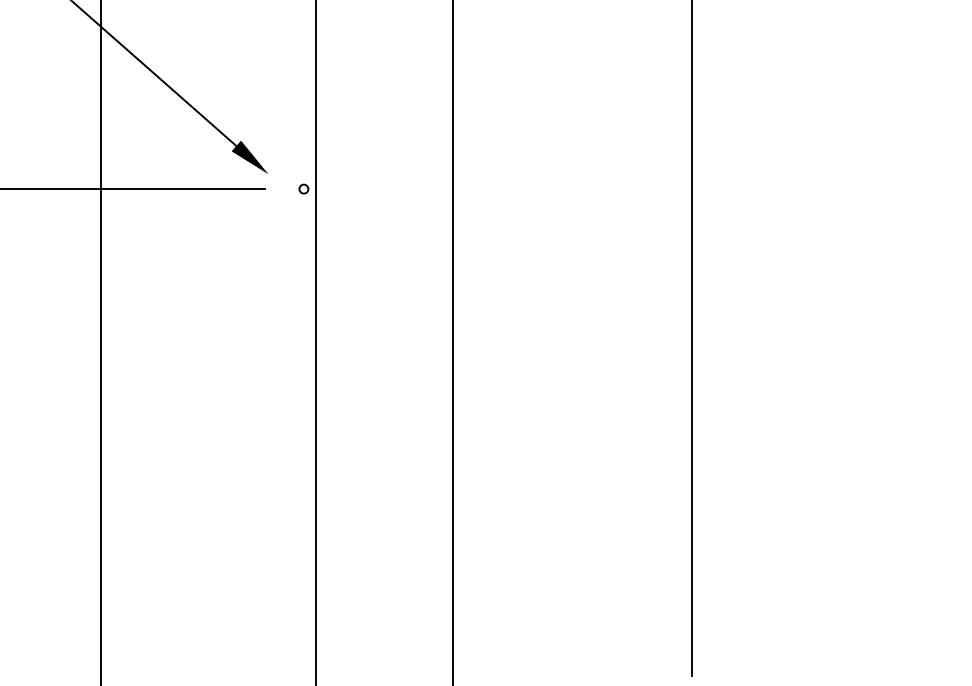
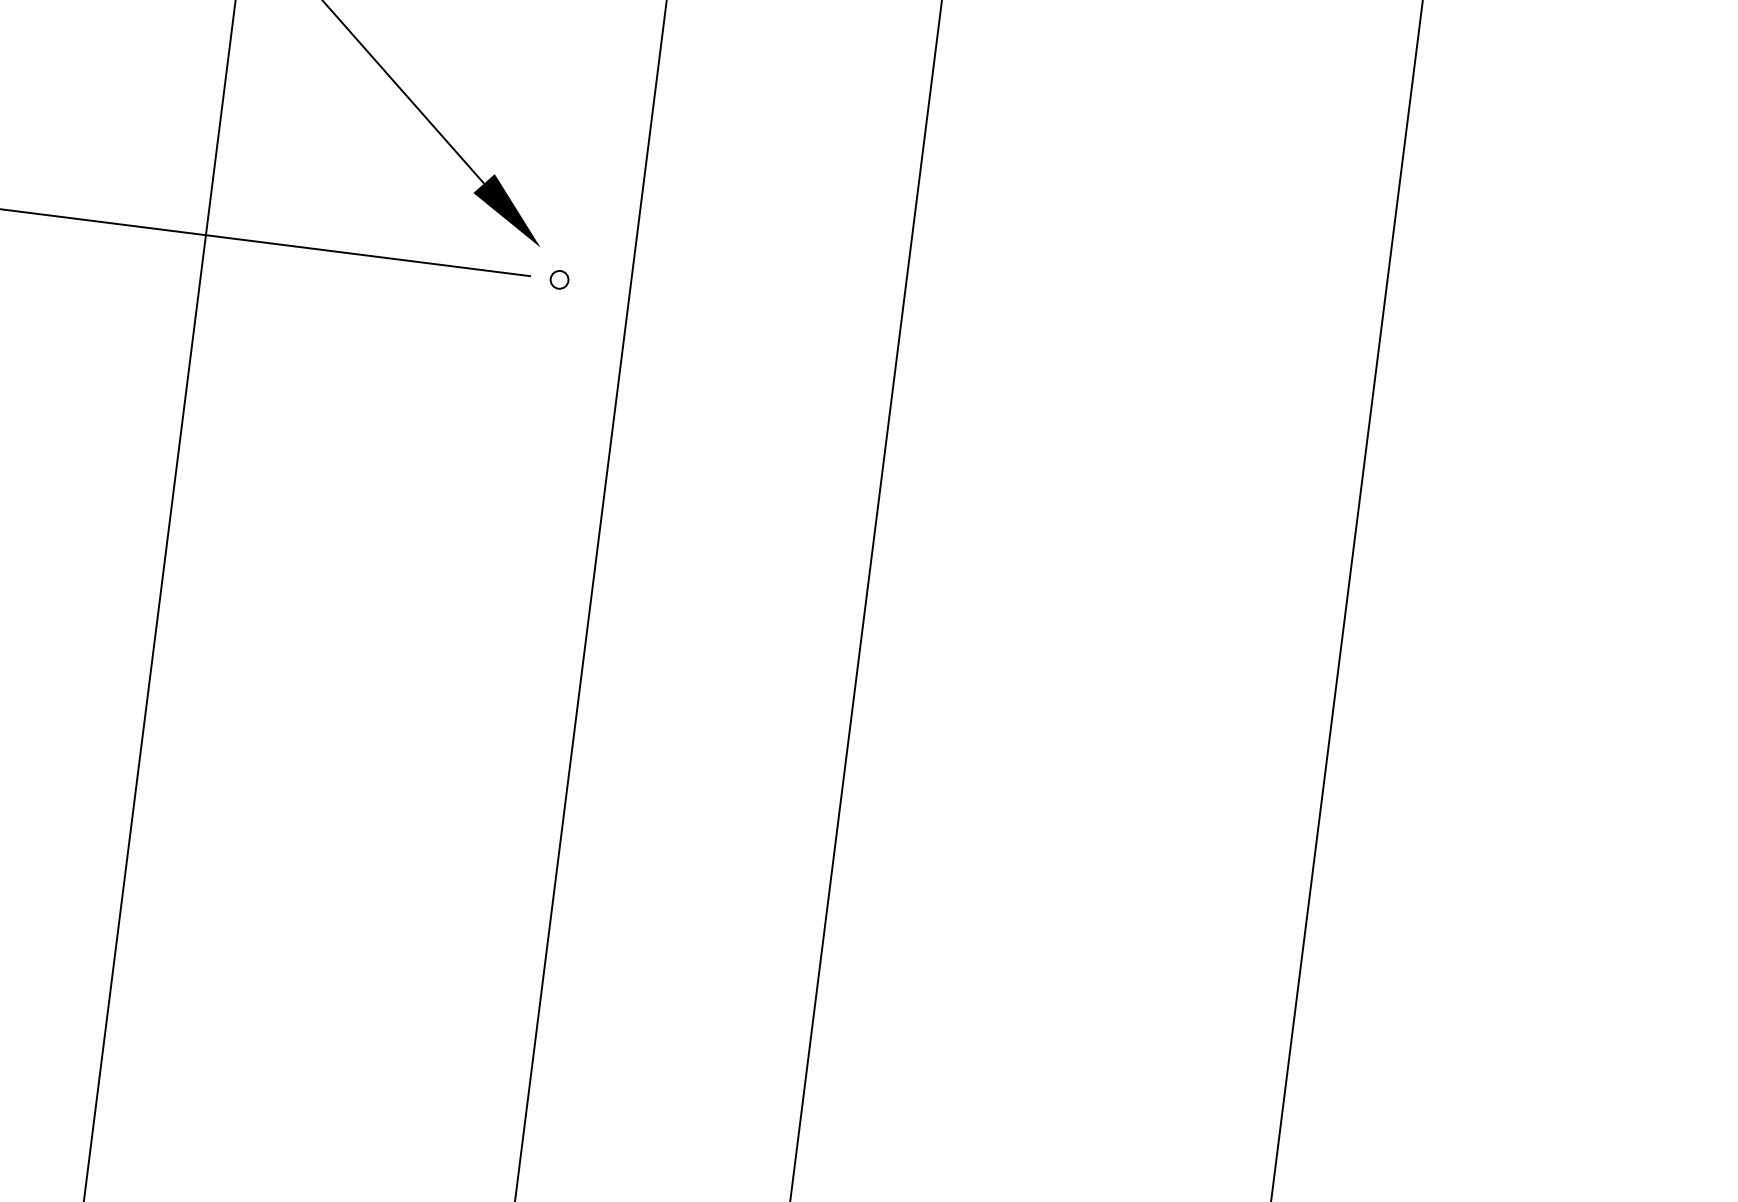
circle: (303, 188) -> (558, 278), moved

